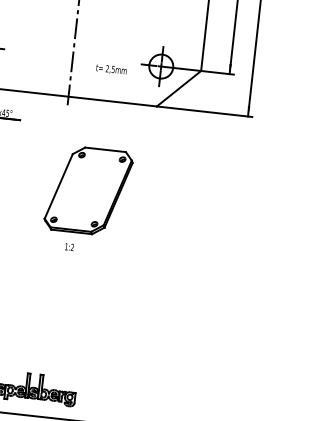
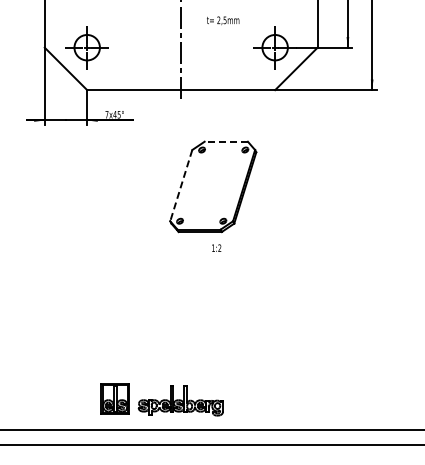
text: (111, 69) -> (223, 20), moved
line: (105, 149) -> (226, 141), solid -> dashed
line: (58, 187) -> (181, 186), solid -> dashed
text: (69, 246) -> (216, 247), moved

